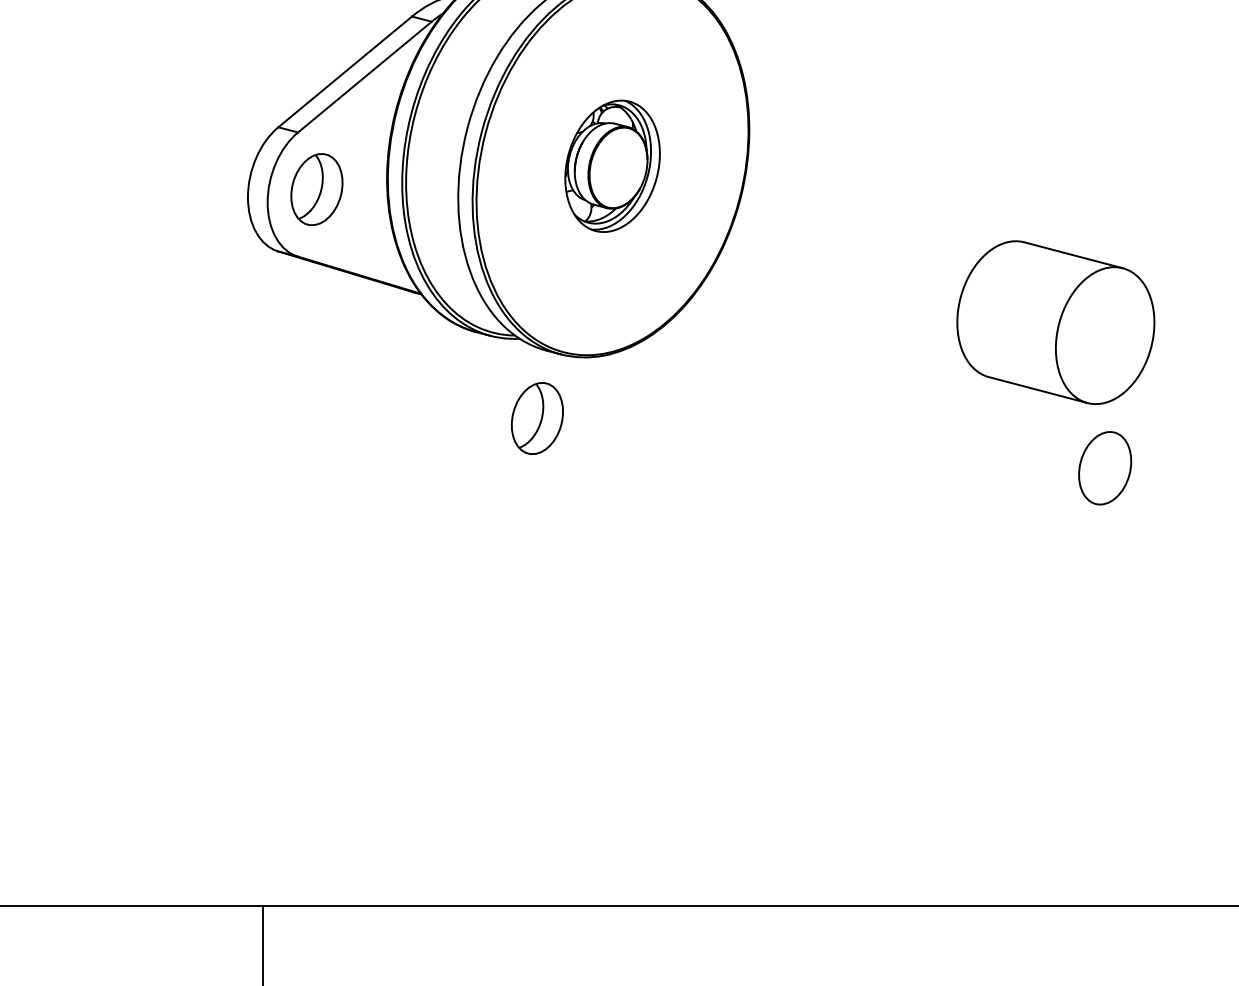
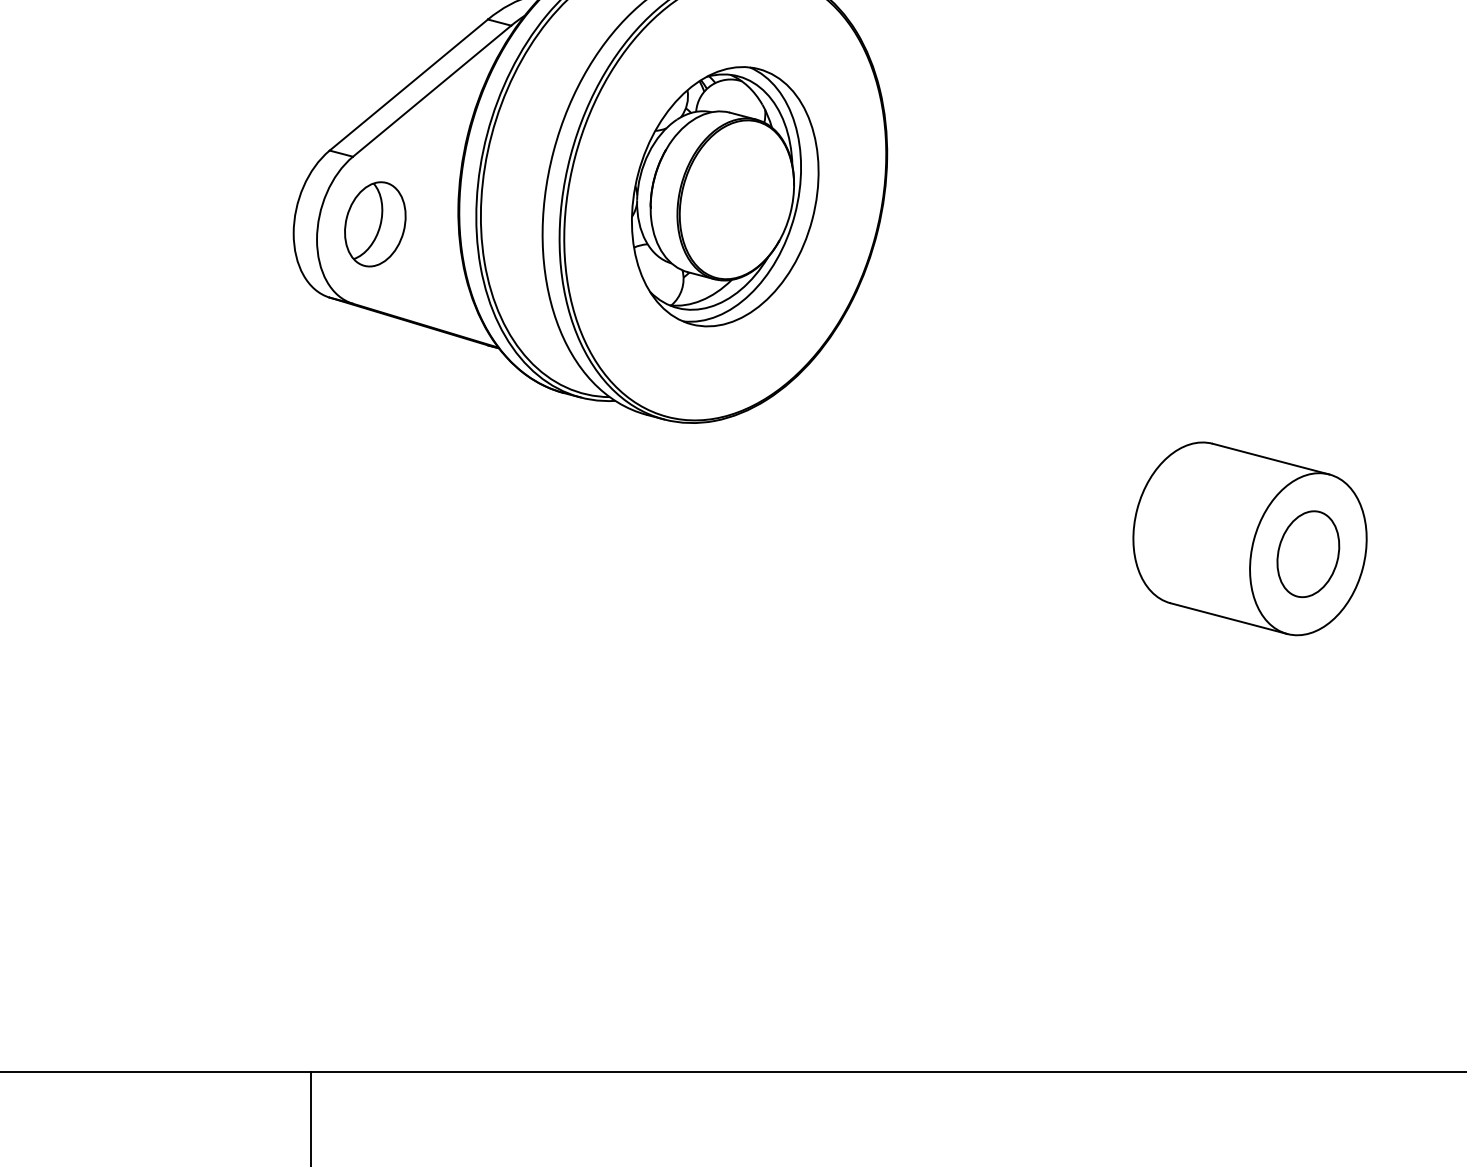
part: (612, 166) -> (725, 196), size x1.67
part: (1055, 322) -> (1249, 538), moved
part: (537, 418) -> (636, 495), removed

